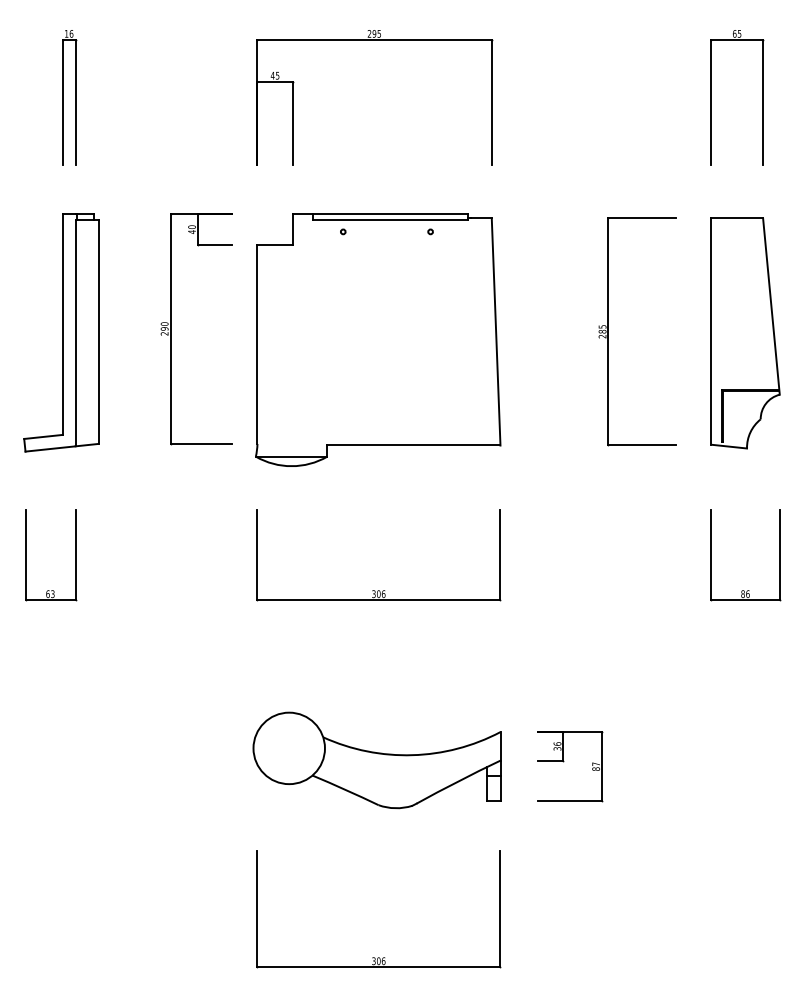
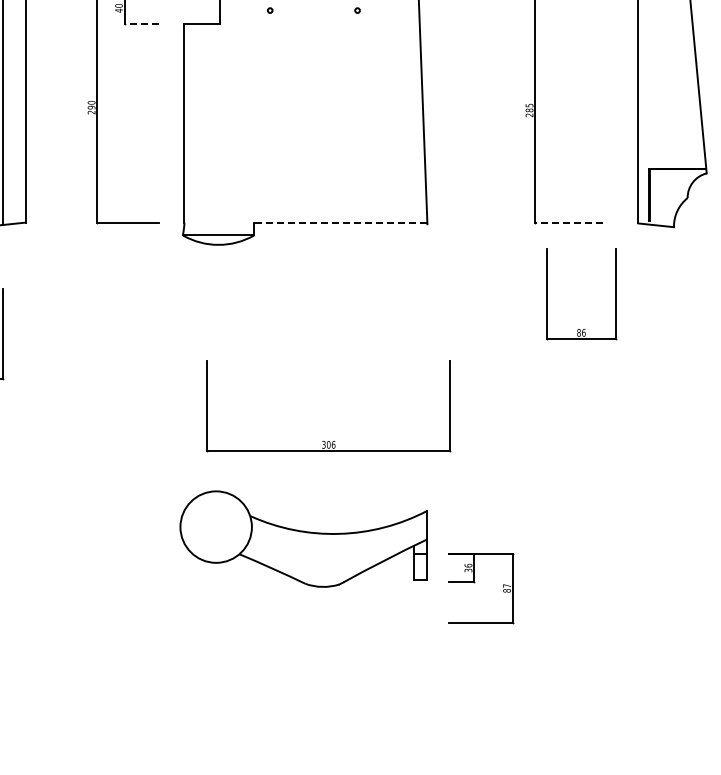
line: (214, 245) -> (141, 24), solid -> dashed
line: (413, 444) -> (340, 223), solid -> dashed
line: (642, 444) -> (569, 223), solid -> dashed
part: (711, 555) -> (547, 294), moved
part: (378, 590) -> (328, 441), moved
part: (564, 761) -> (475, 583), moved
part: (378, 957) -> (305, 736), removed

